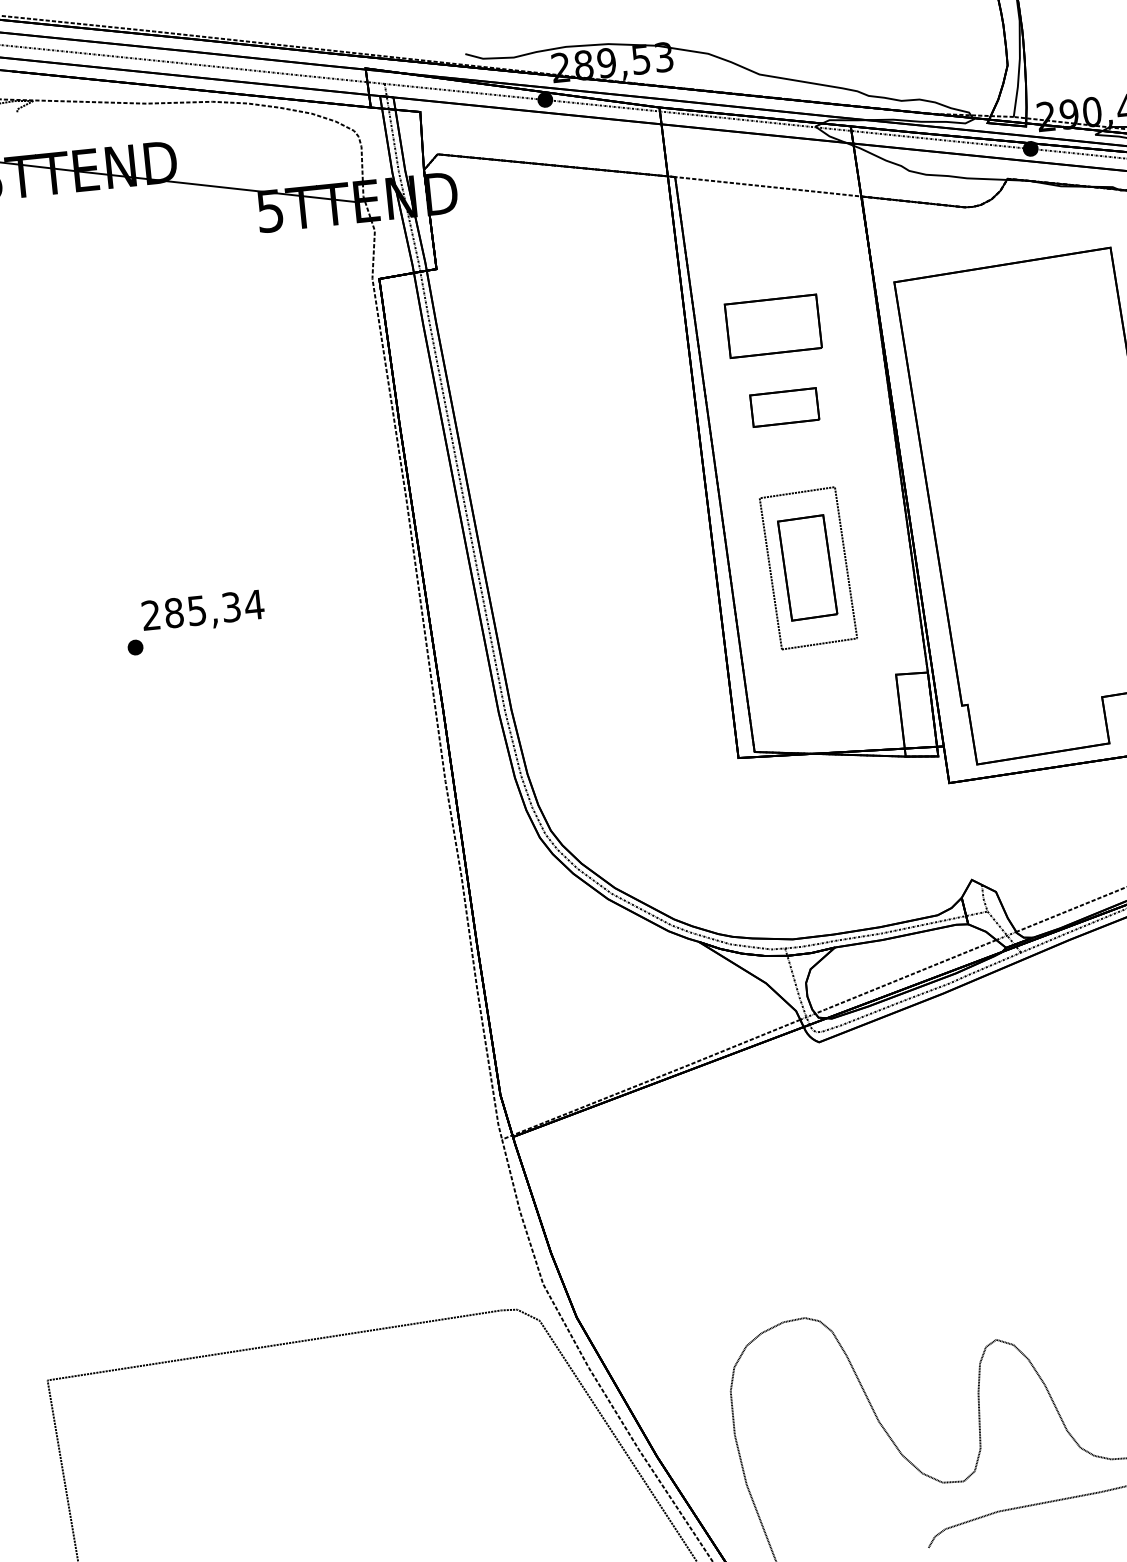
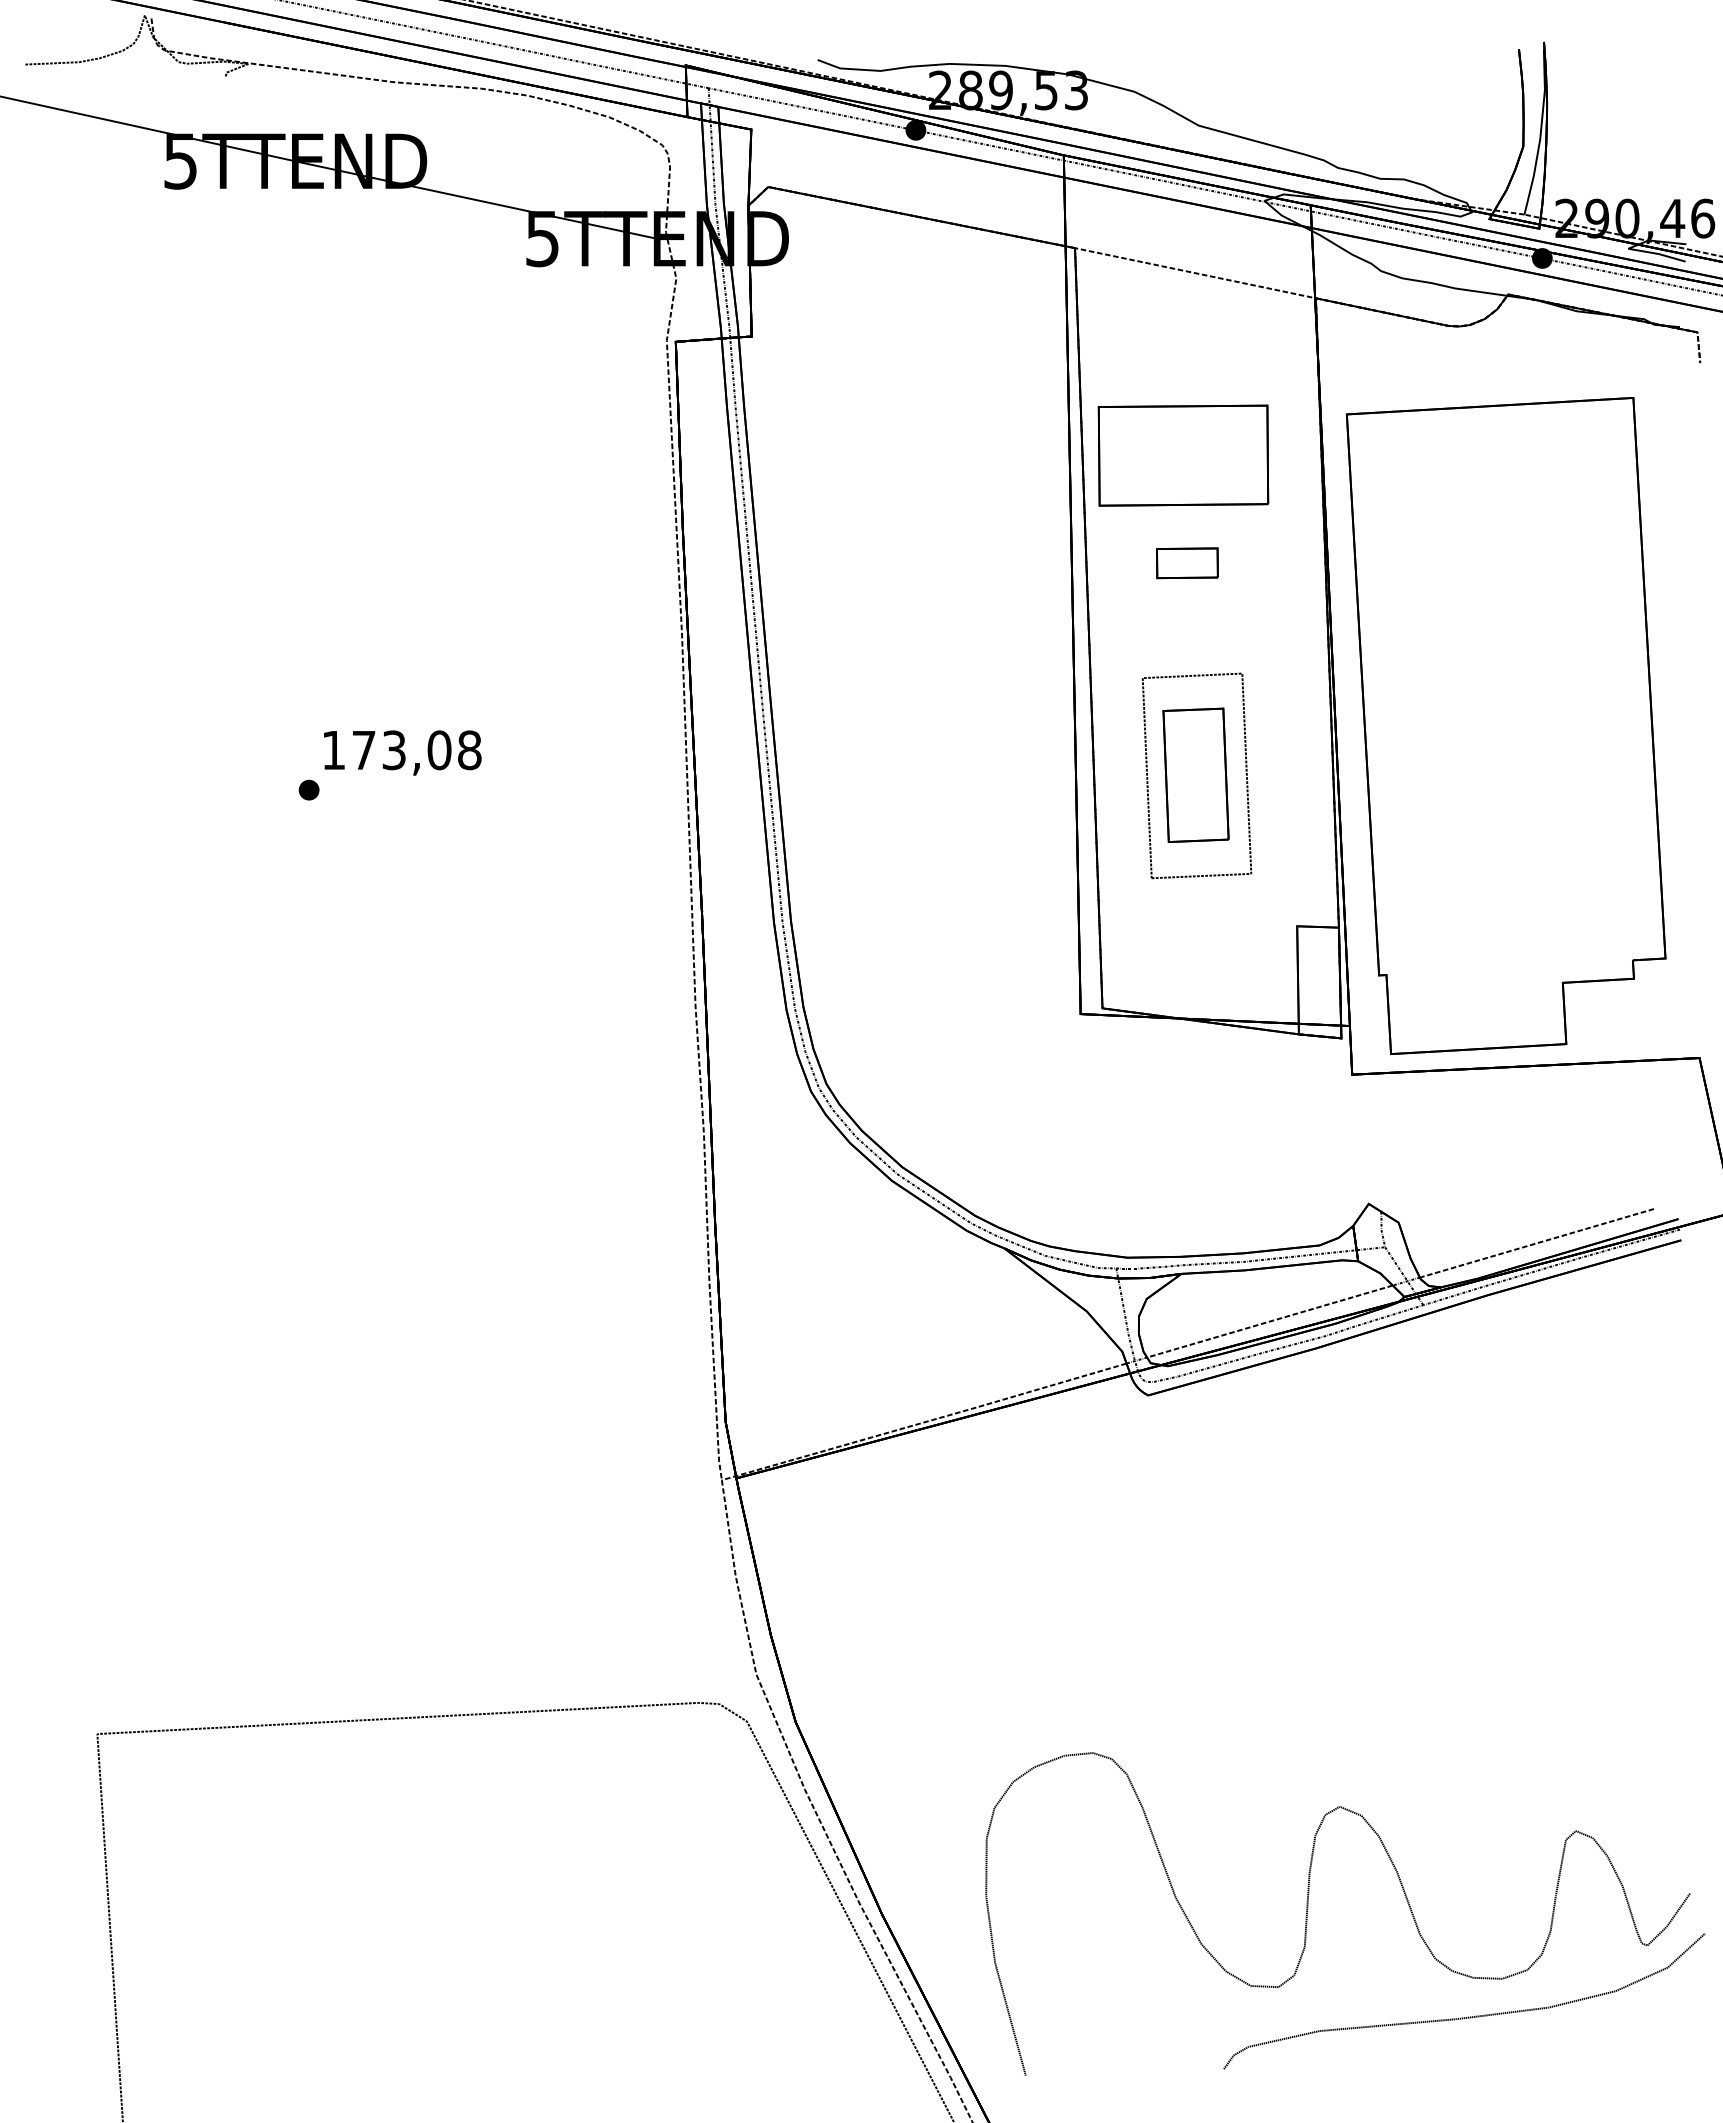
part: (772, 326) -> (1182, 455), size x1.4
part: (784, 407) -> (1187, 563), size x0.7
text: (203, 610) -> (402, 750), 285,34 -> 173,08

